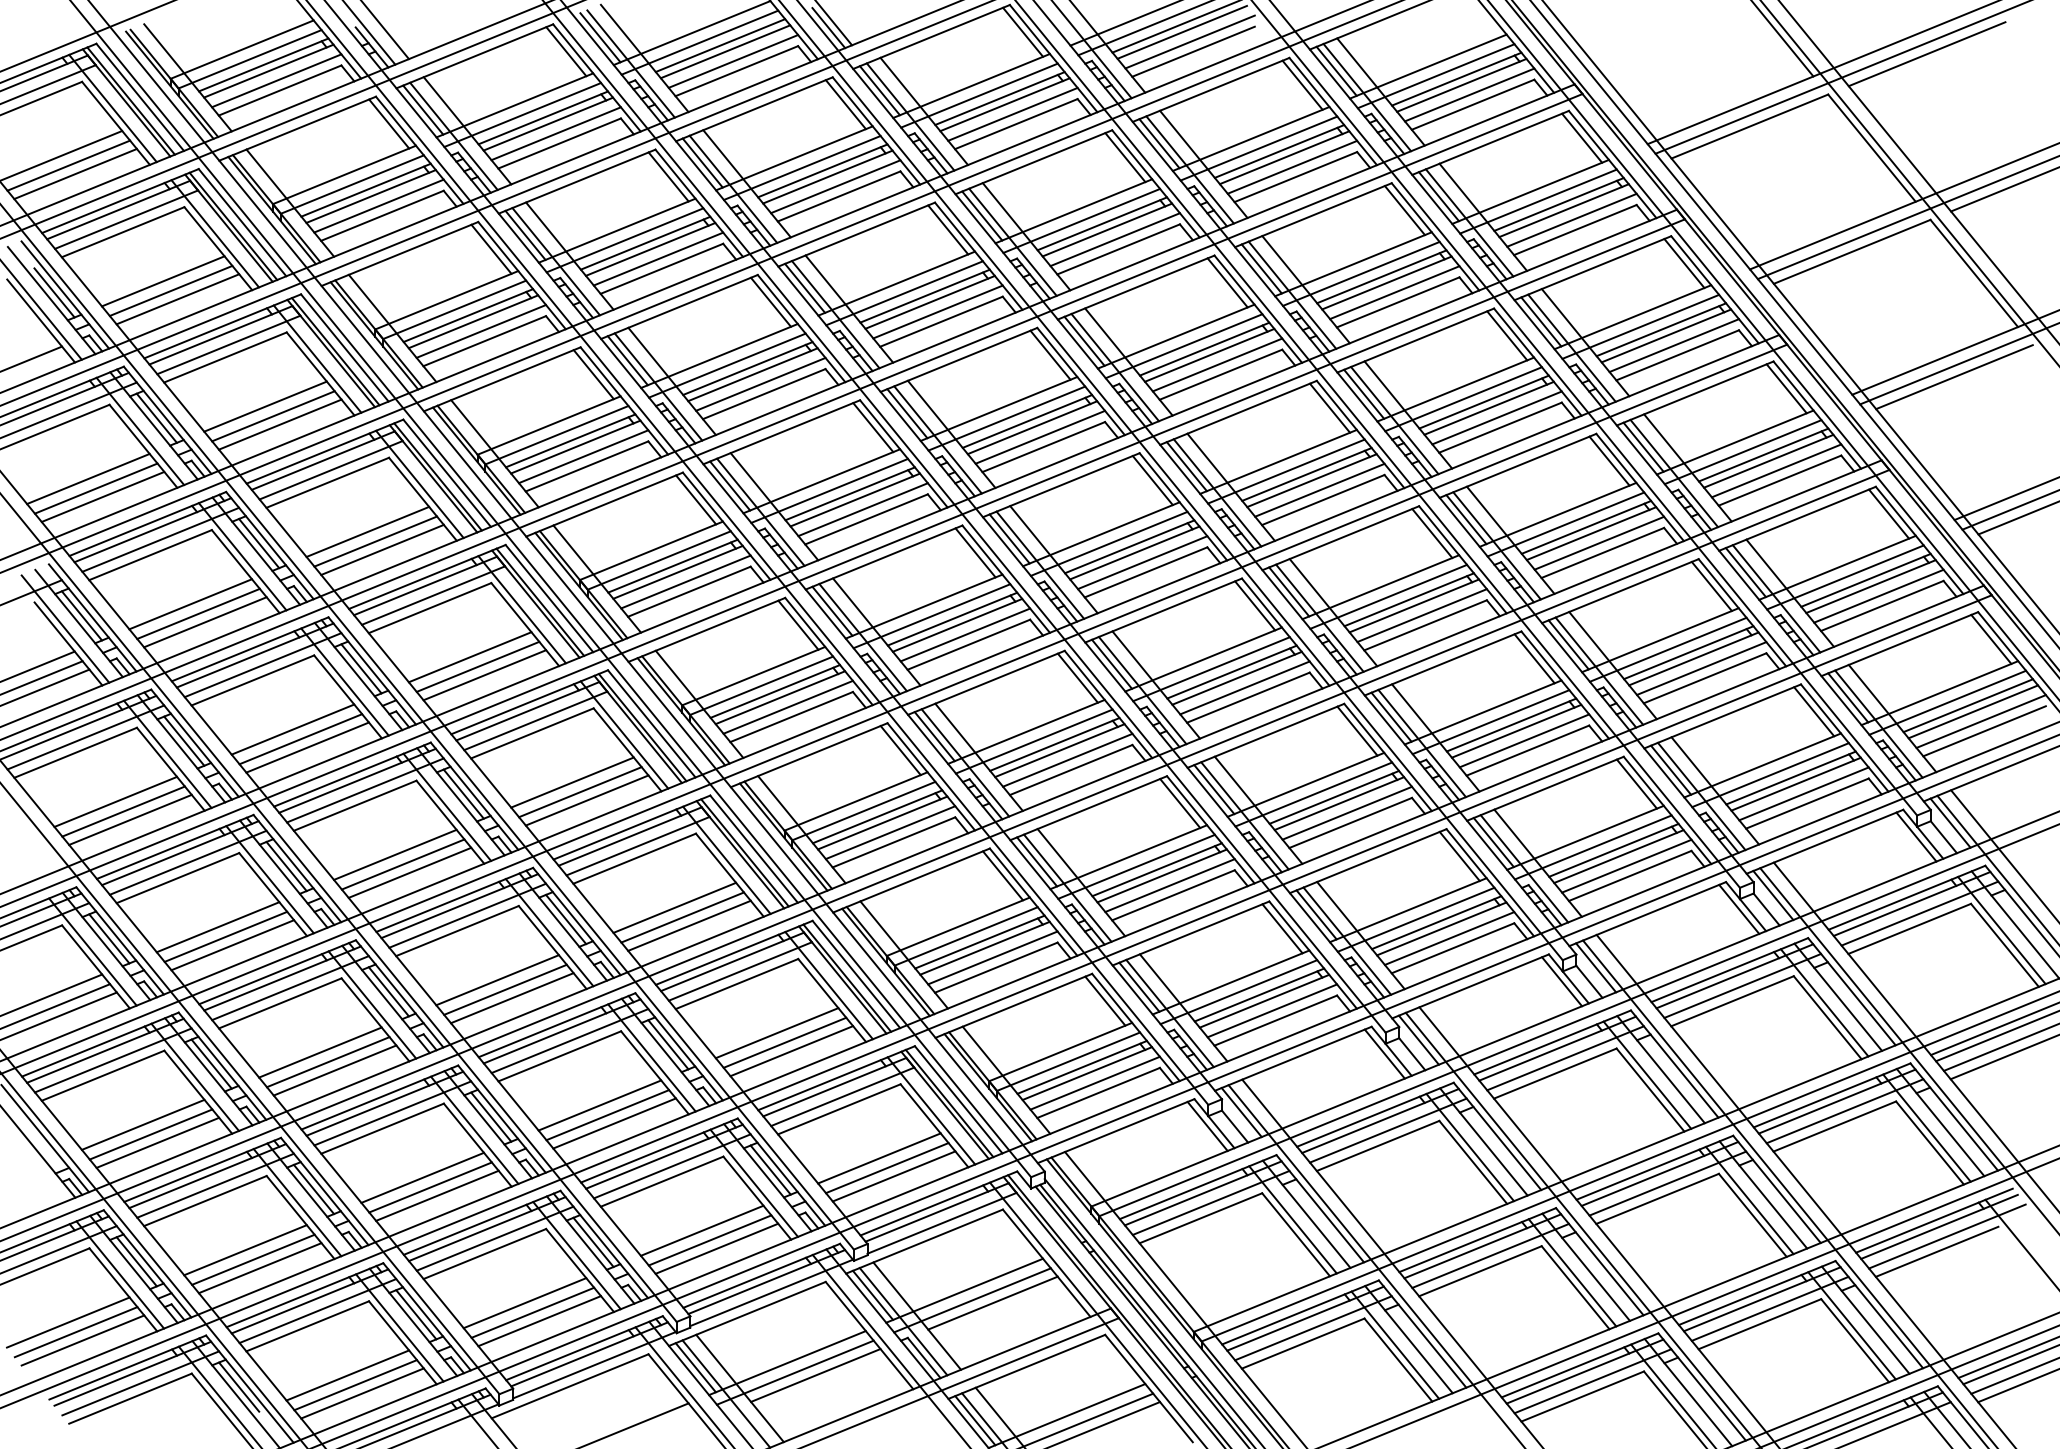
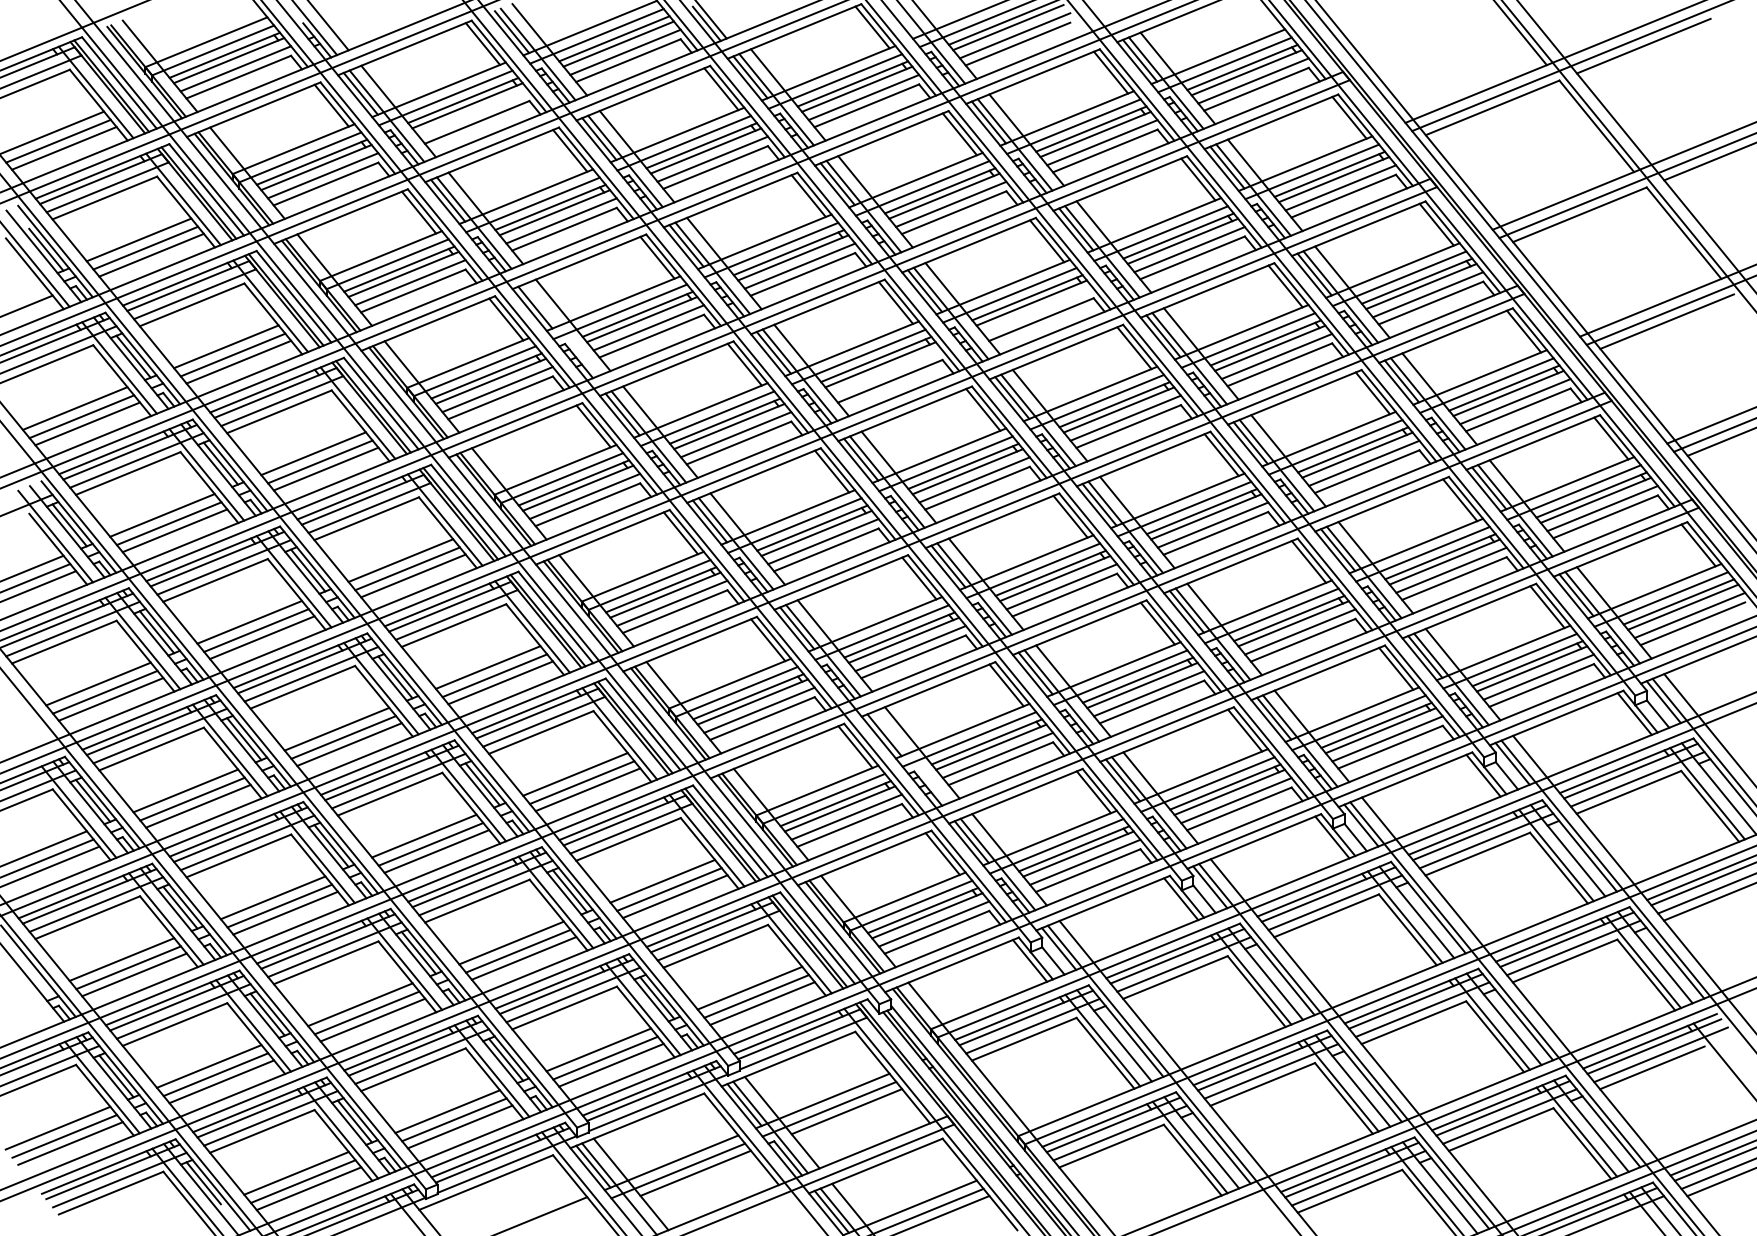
line: (555, 133) -> (473, 113), removed
line: (1217, 364) -> (1038, 310), removed
line: (658, 386) -> (561, 329), removed
line: (1040, 436) -> (887, 372), removed
line: (1067, 887) -> (910, 757), removed

